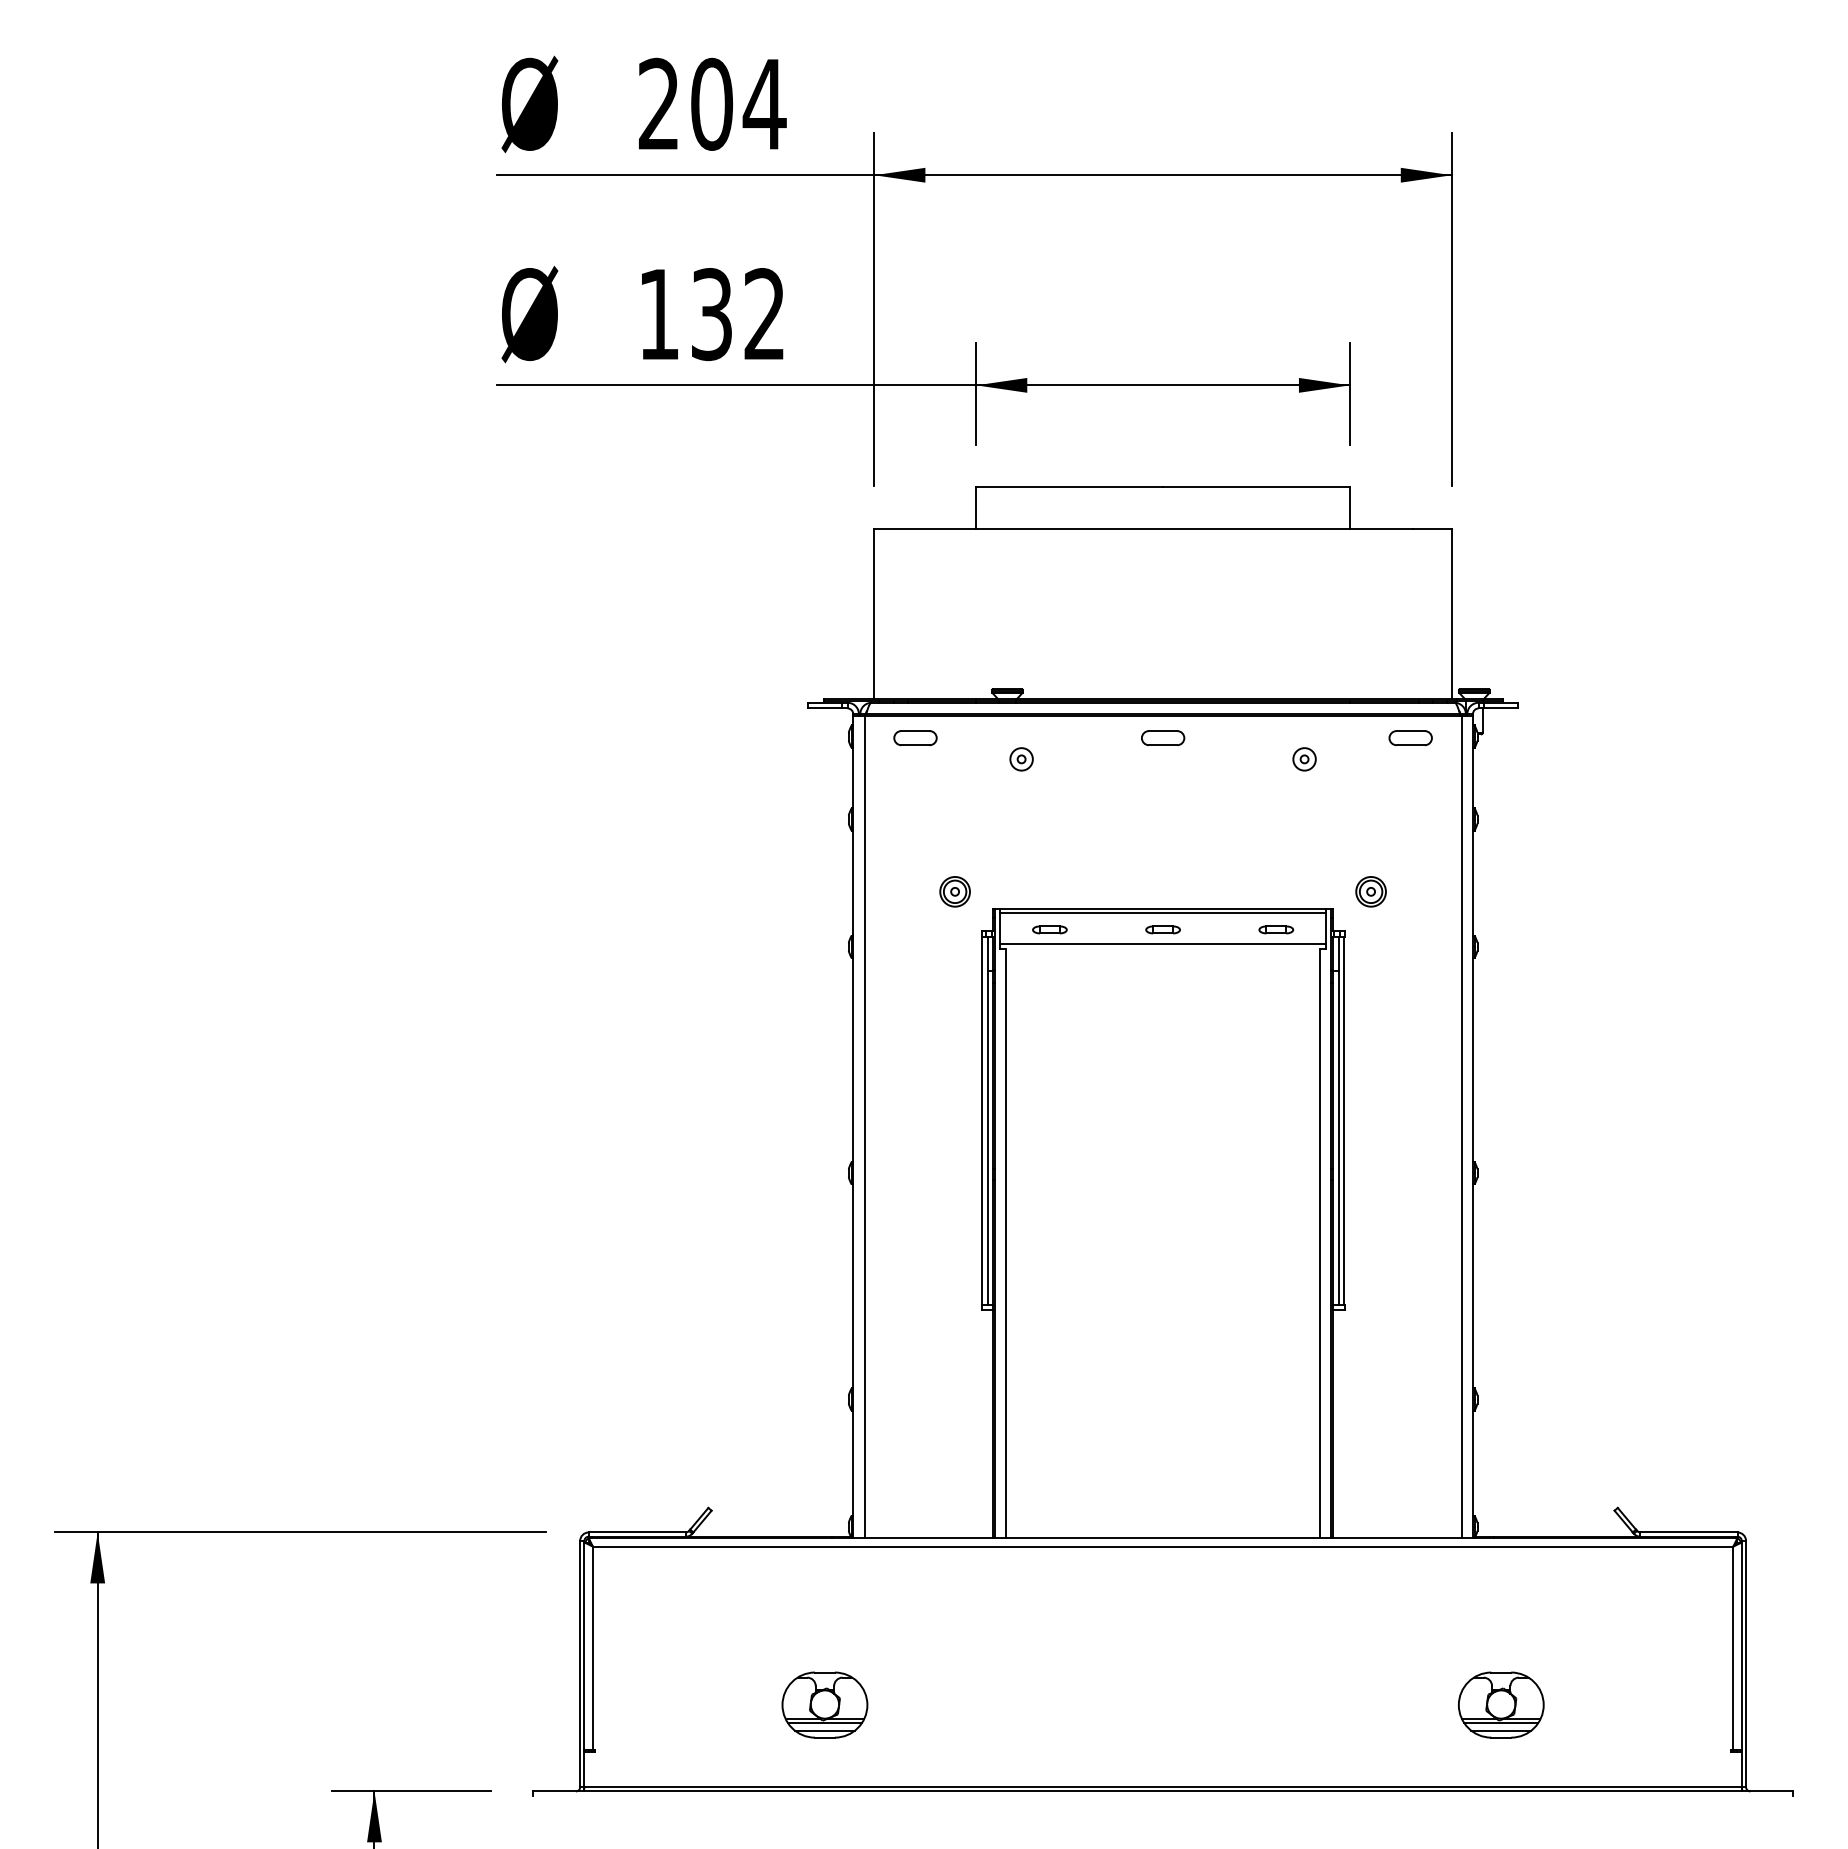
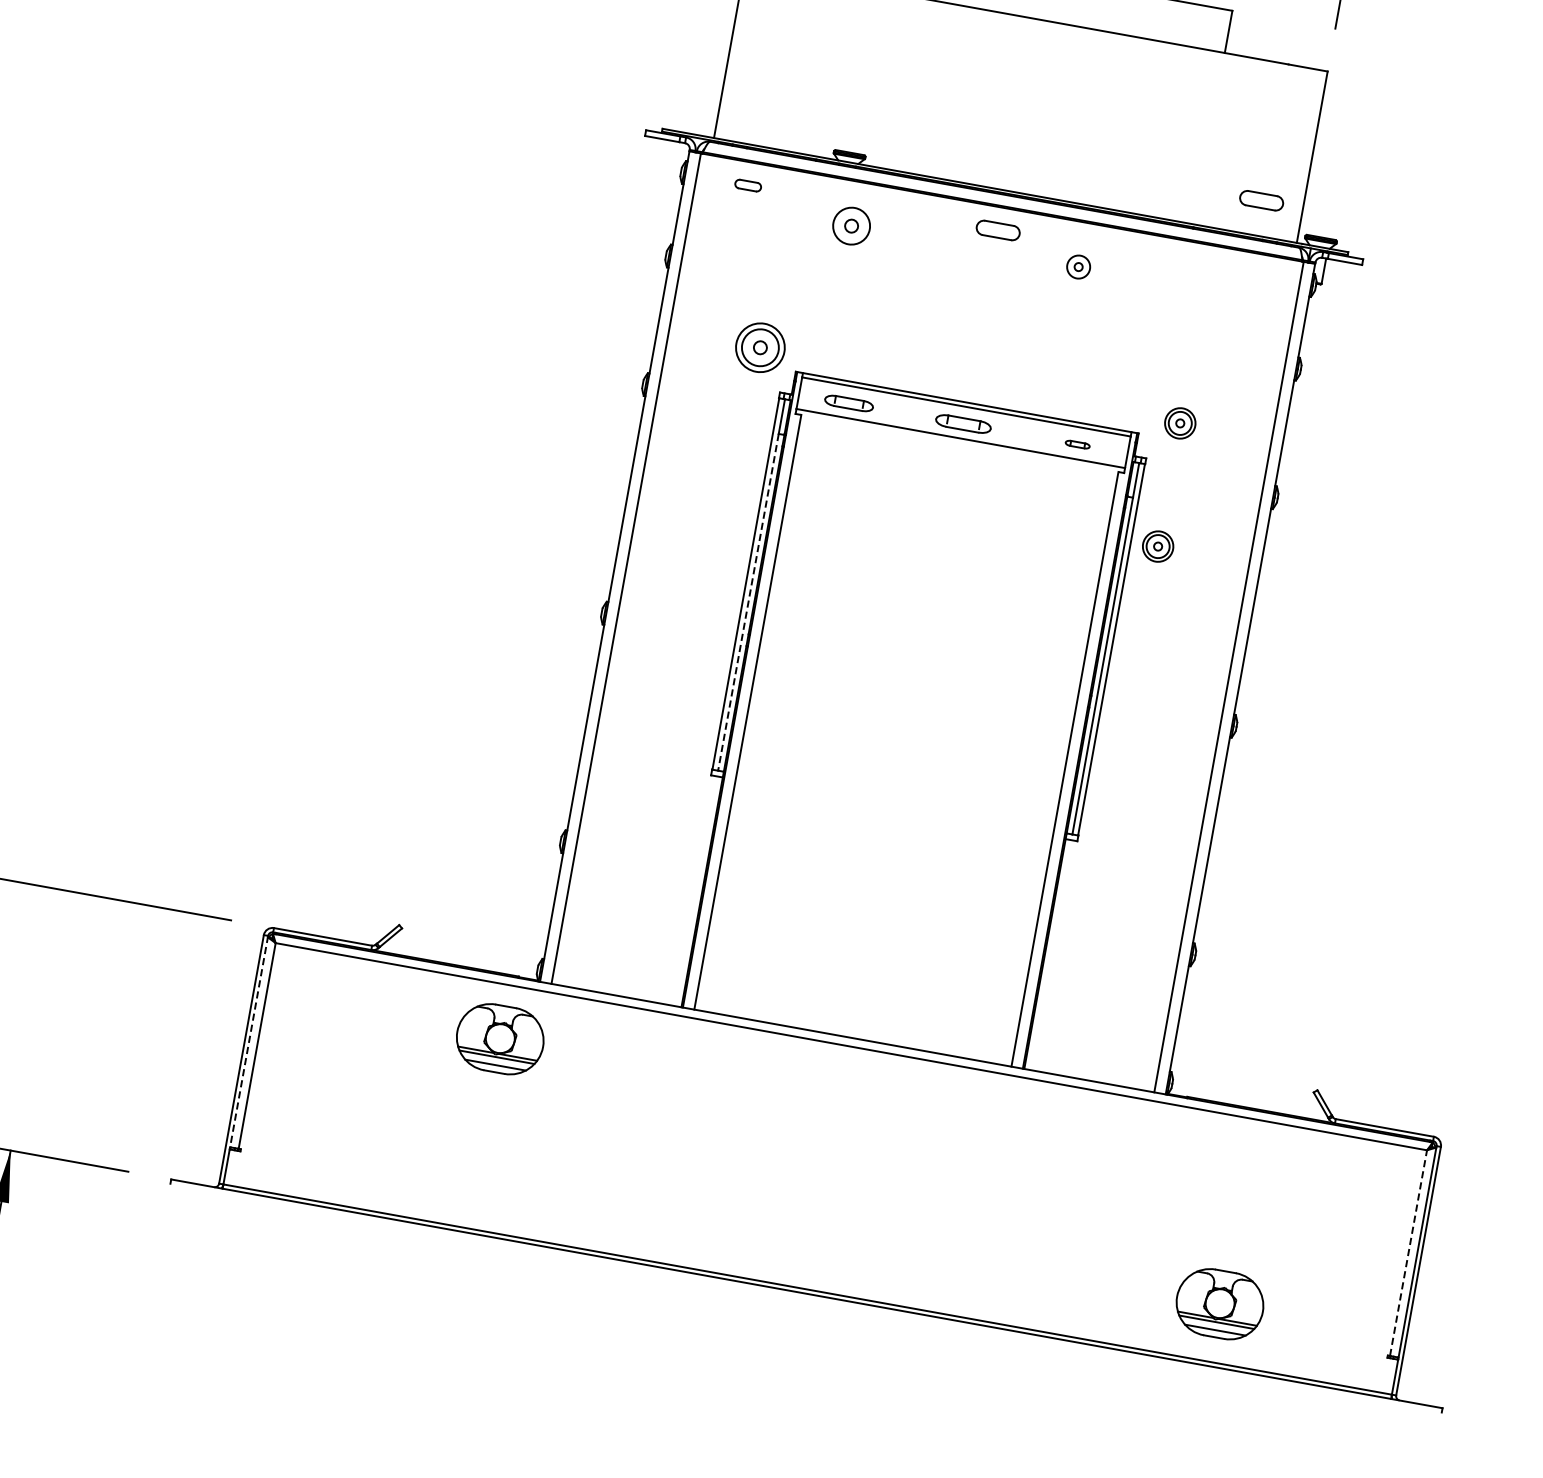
part: (915, 738) -> (748, 185), size x0.6
part: (1410, 738) -> (1261, 201), moved
part: (1021, 759) -> (851, 226), size x1.6
part: (1304, 759) -> (1078, 267), moved
part: (954, 891) -> (759, 347), size x1.6
part: (1049, 929) -> (848, 403), size x1.4
part: (1162, 929) -> (962, 423), size x1.6
part: (1276, 929) -> (1077, 444), size x0.7
part: (1370, 1013) -> (1157, 546), added
line: (987, 1138) -> (748, 602), solid -> dashed
line: (584, 1646) -> (249, 1042), solid -> dashed
line: (1733, 1648) -> (1408, 1253), solid -> dashed
part: (824, 1704) -> (499, 1038), moved
part: (1501, 1704) -> (1220, 1303), moved

